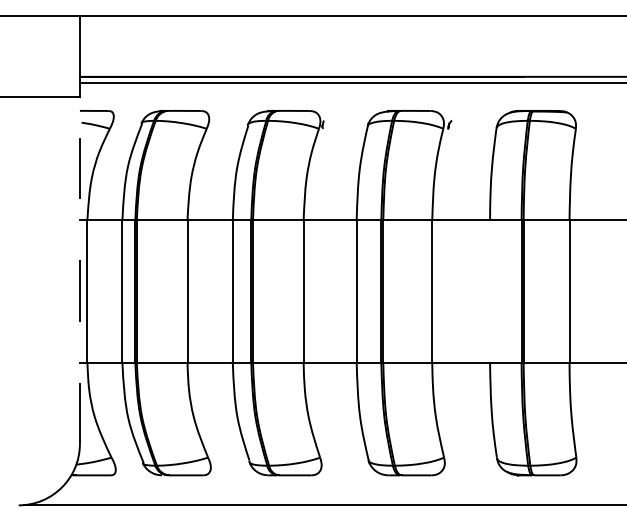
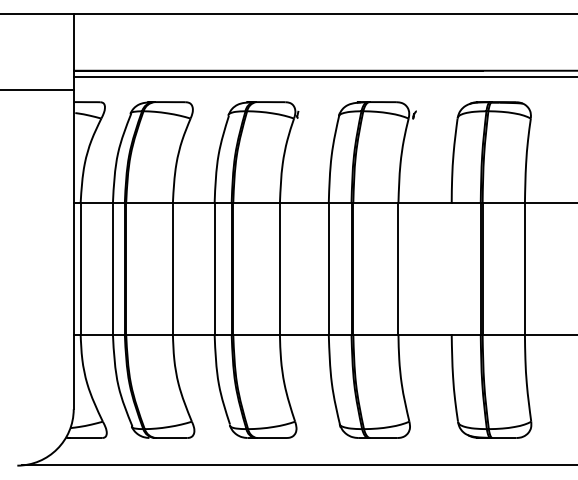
line: (79, 270) -> (73, 249), dashed -> solid

